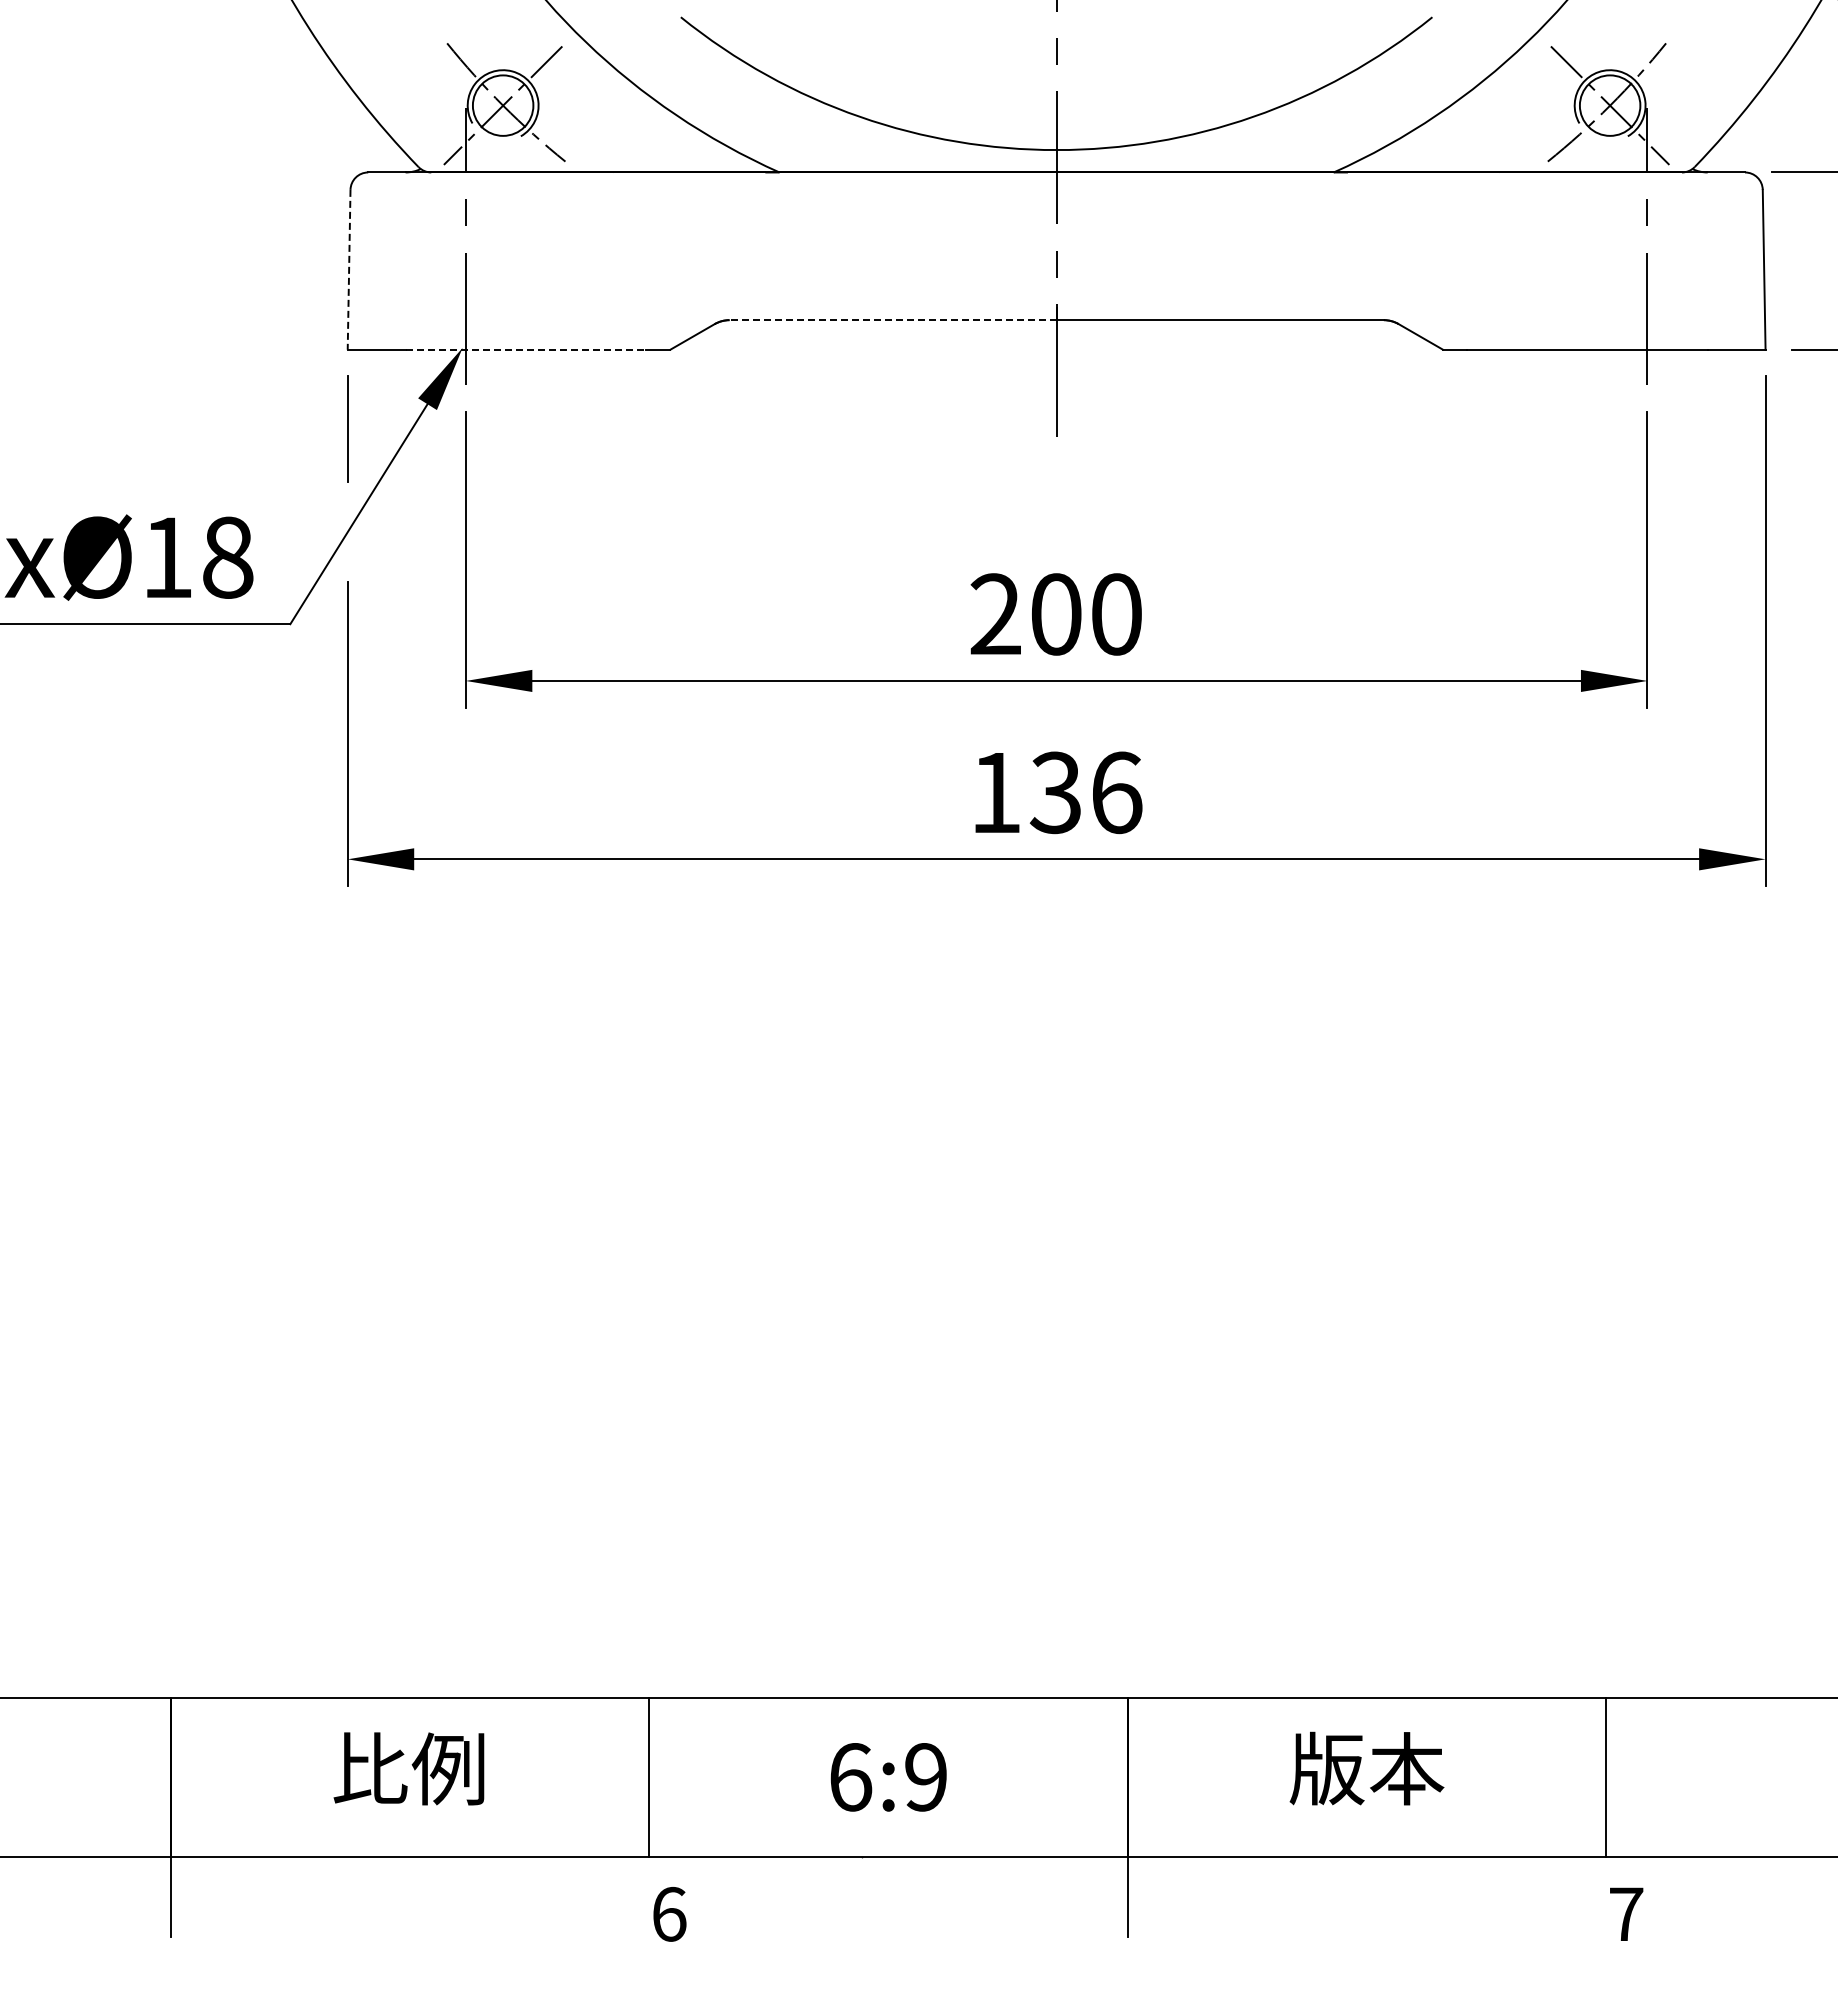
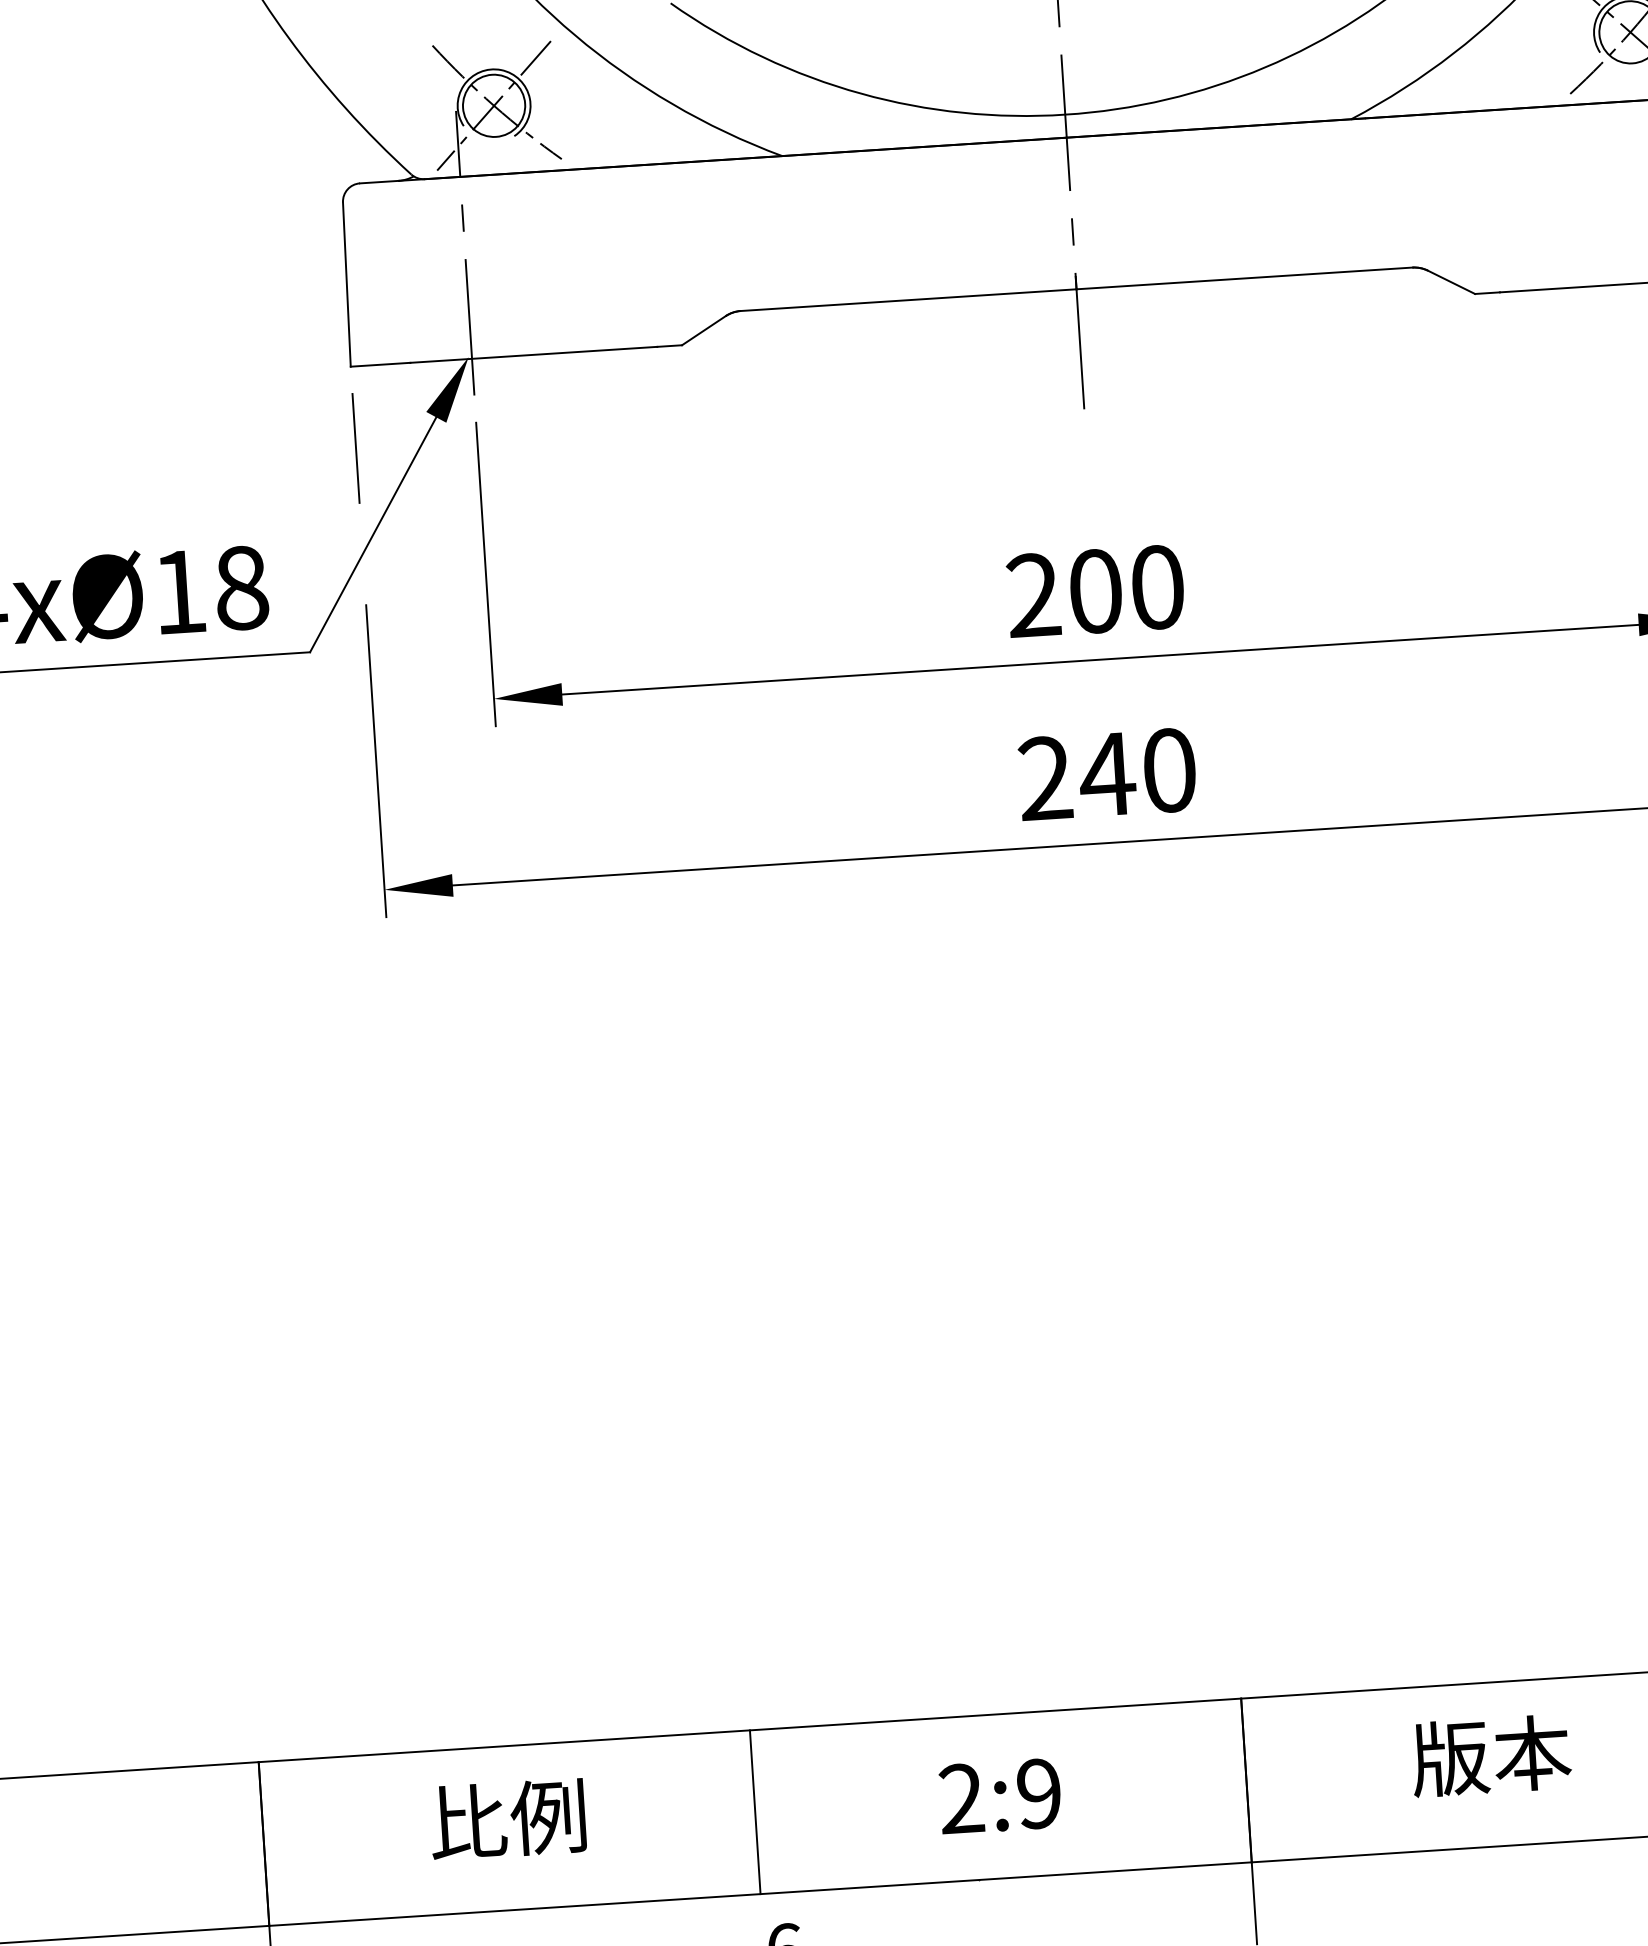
line: (349, 269) -> (347, 284), dashed -> solid
line: (893, 320) -> (909, 300), dashed -> solid
line: (526, 349) -> (534, 354), dashed -> solid
text: (1056, 792) -> (1107, 774), 136 -> 240
text: (850, 1777) -> (961, 1799), 6:9 -> 2:9

